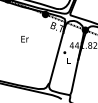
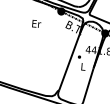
text: (24, 39) -> (36, 24), moved

